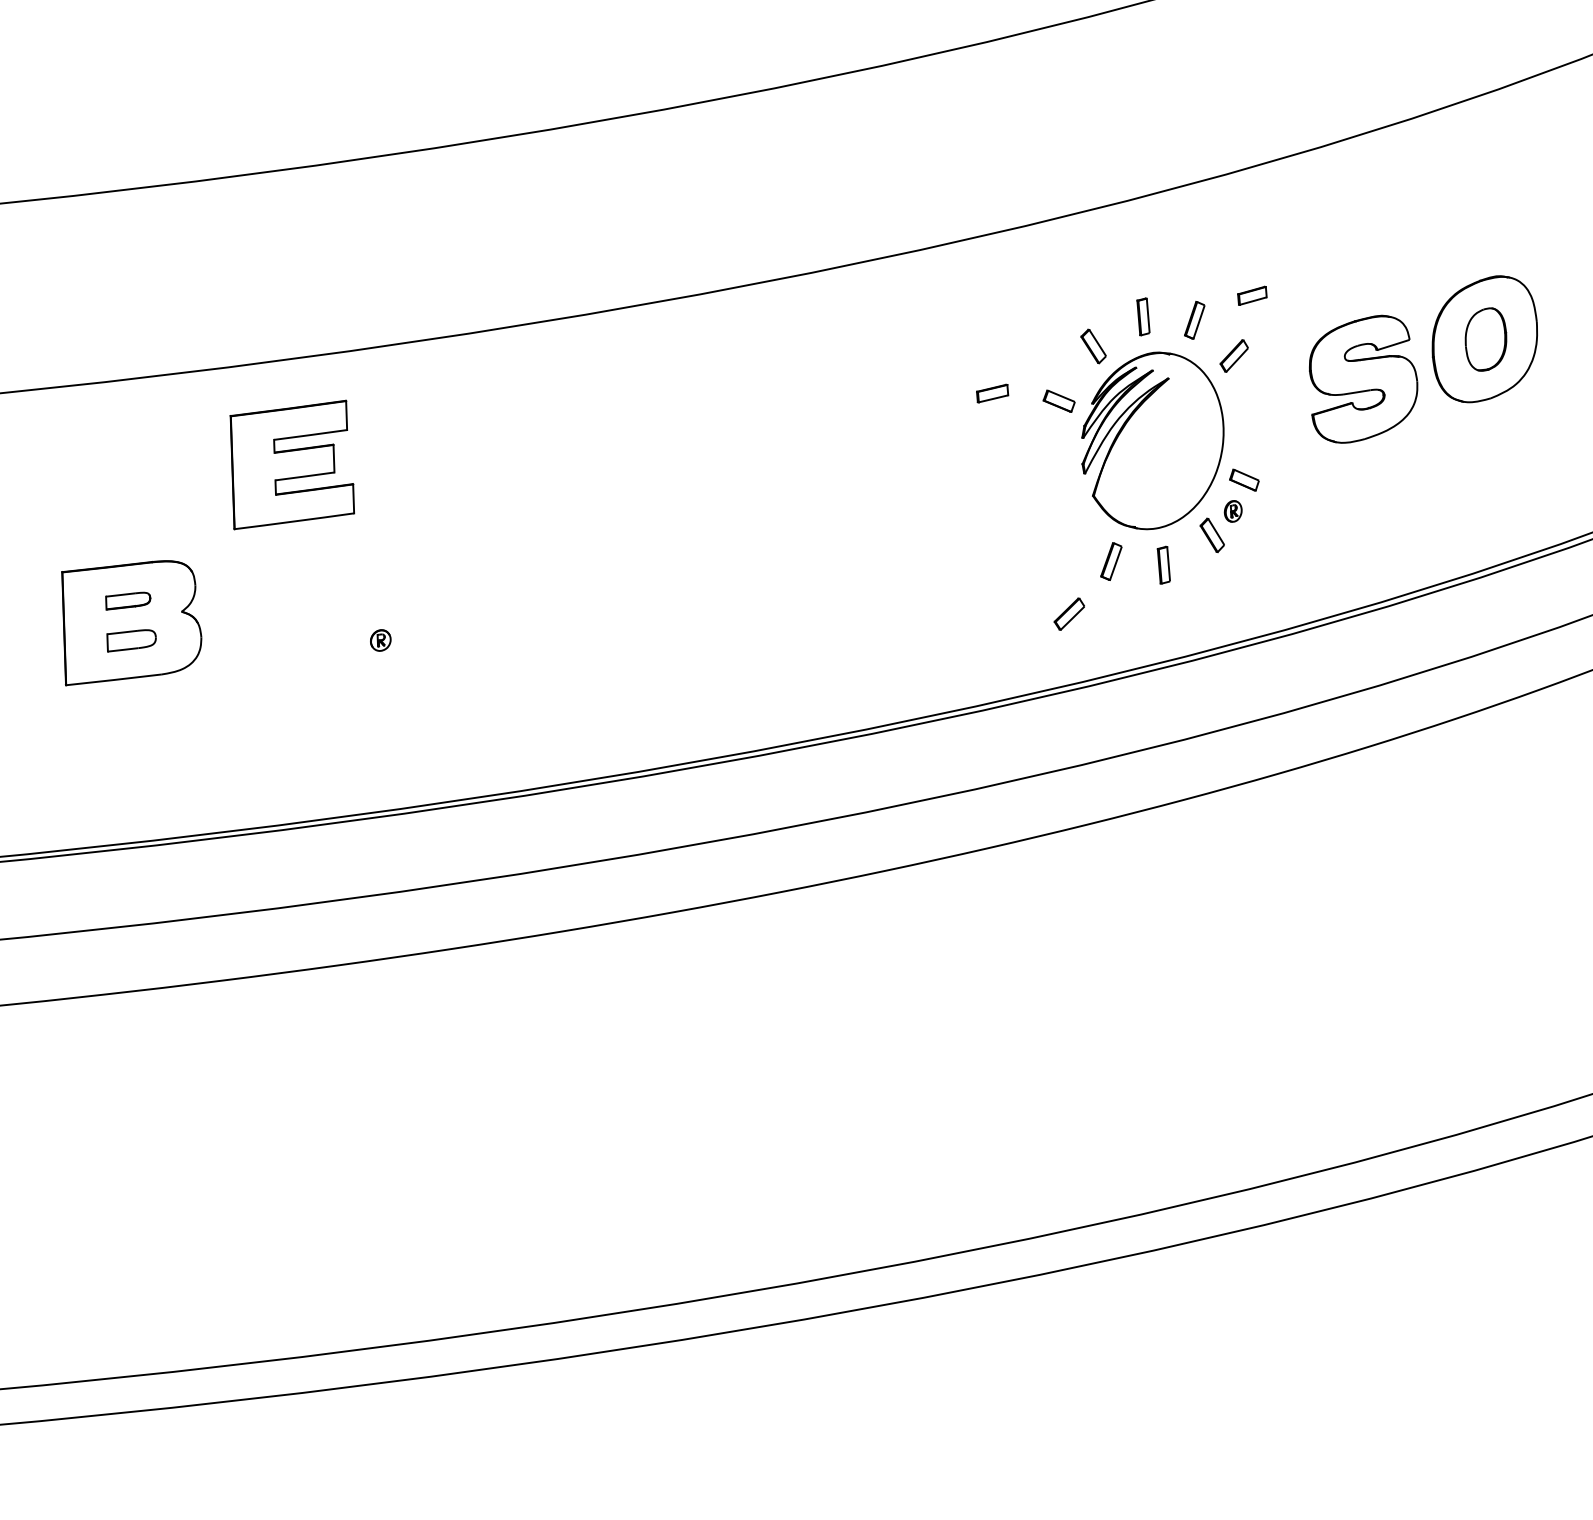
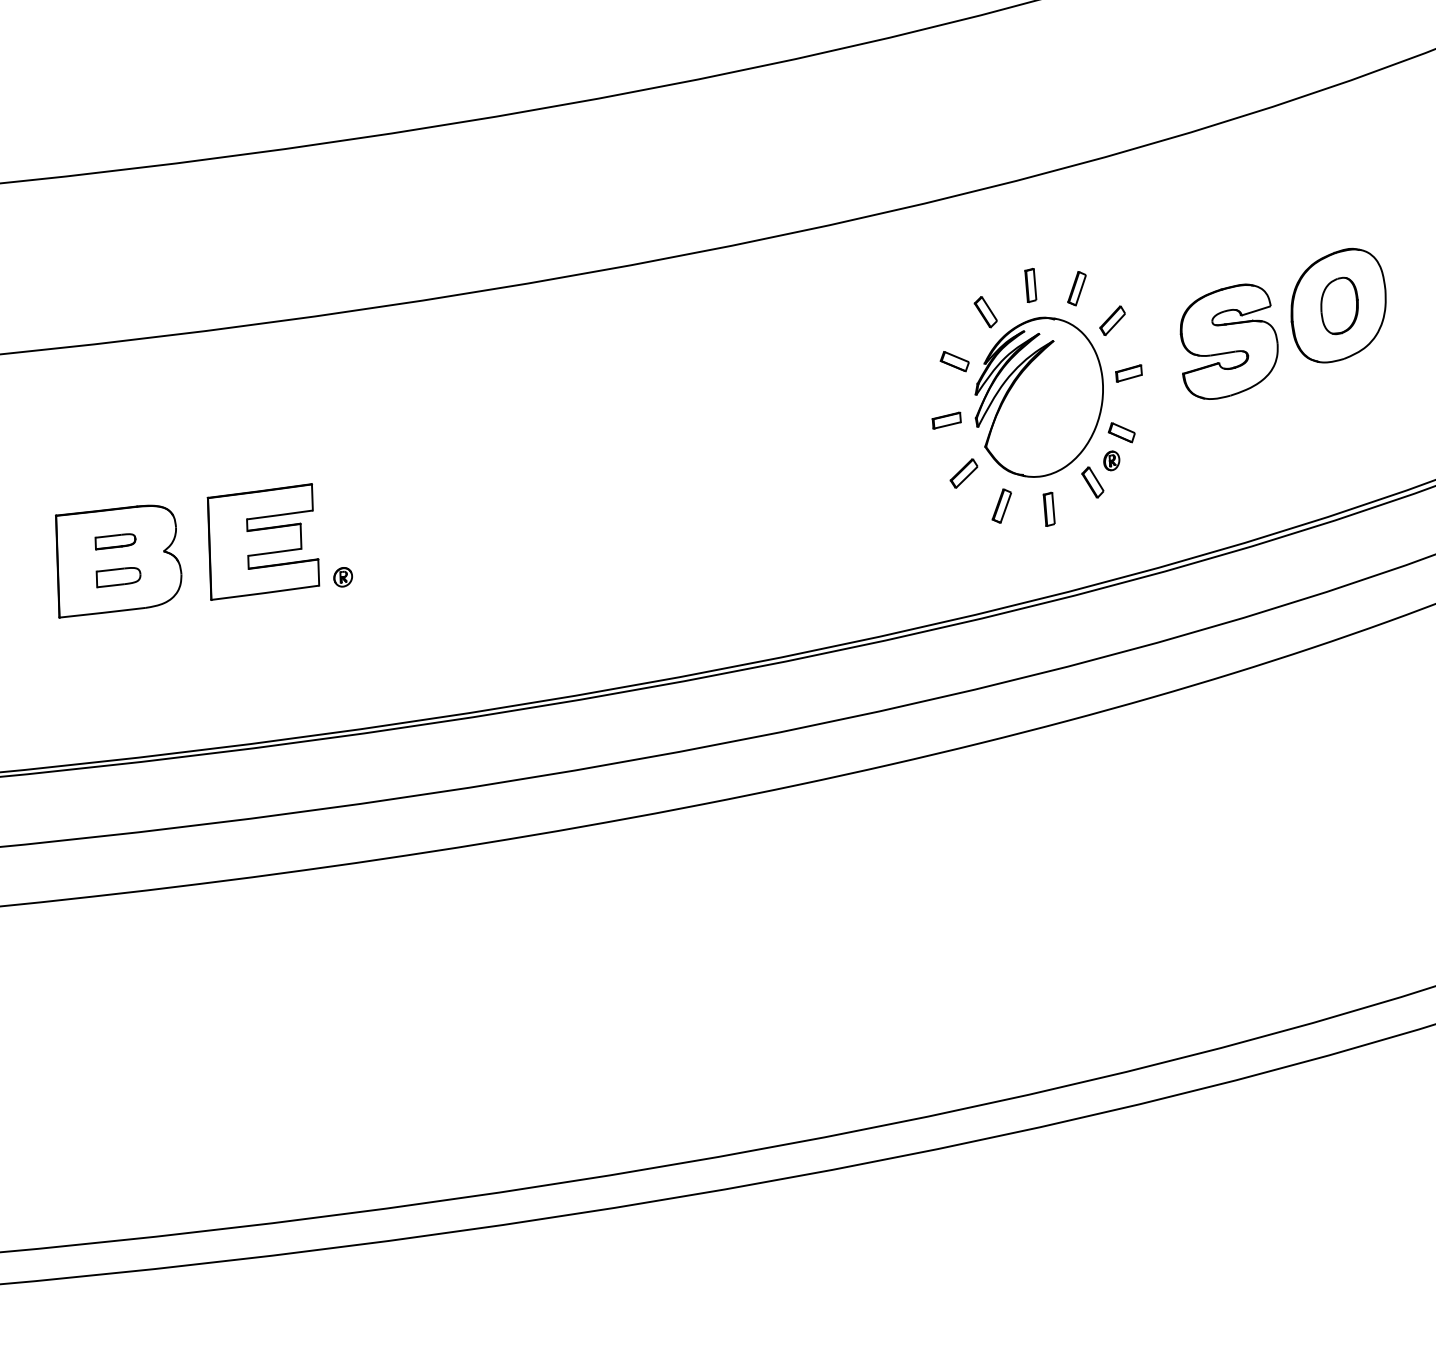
part: (1251, 295) -> (1128, 373), moved
part: (992, 393) -> (946, 420), moved
part: (292, 464) -> (263, 541), moved
part: (1068, 614) -> (963, 473), moved

